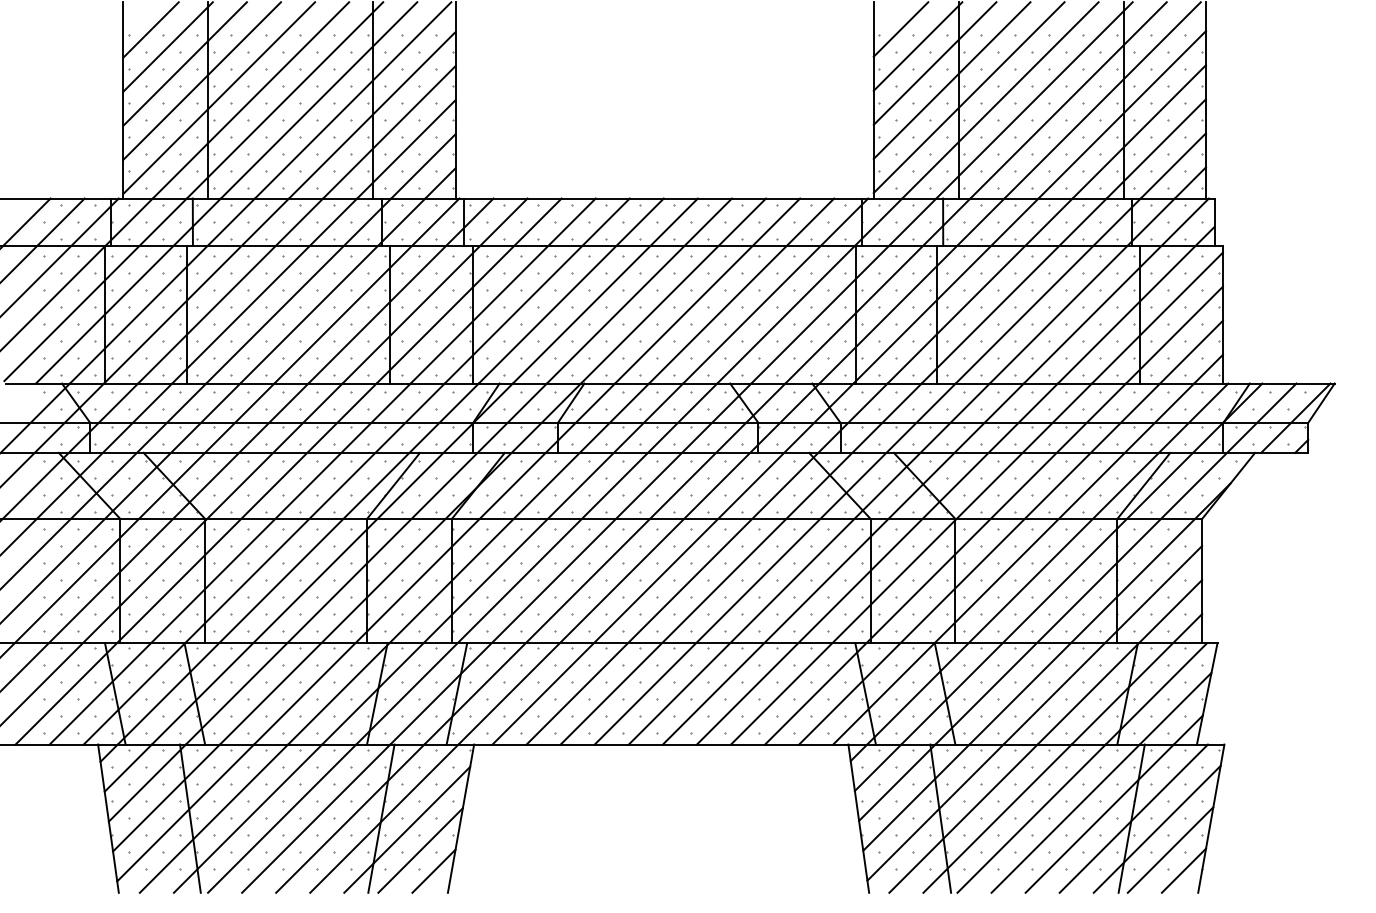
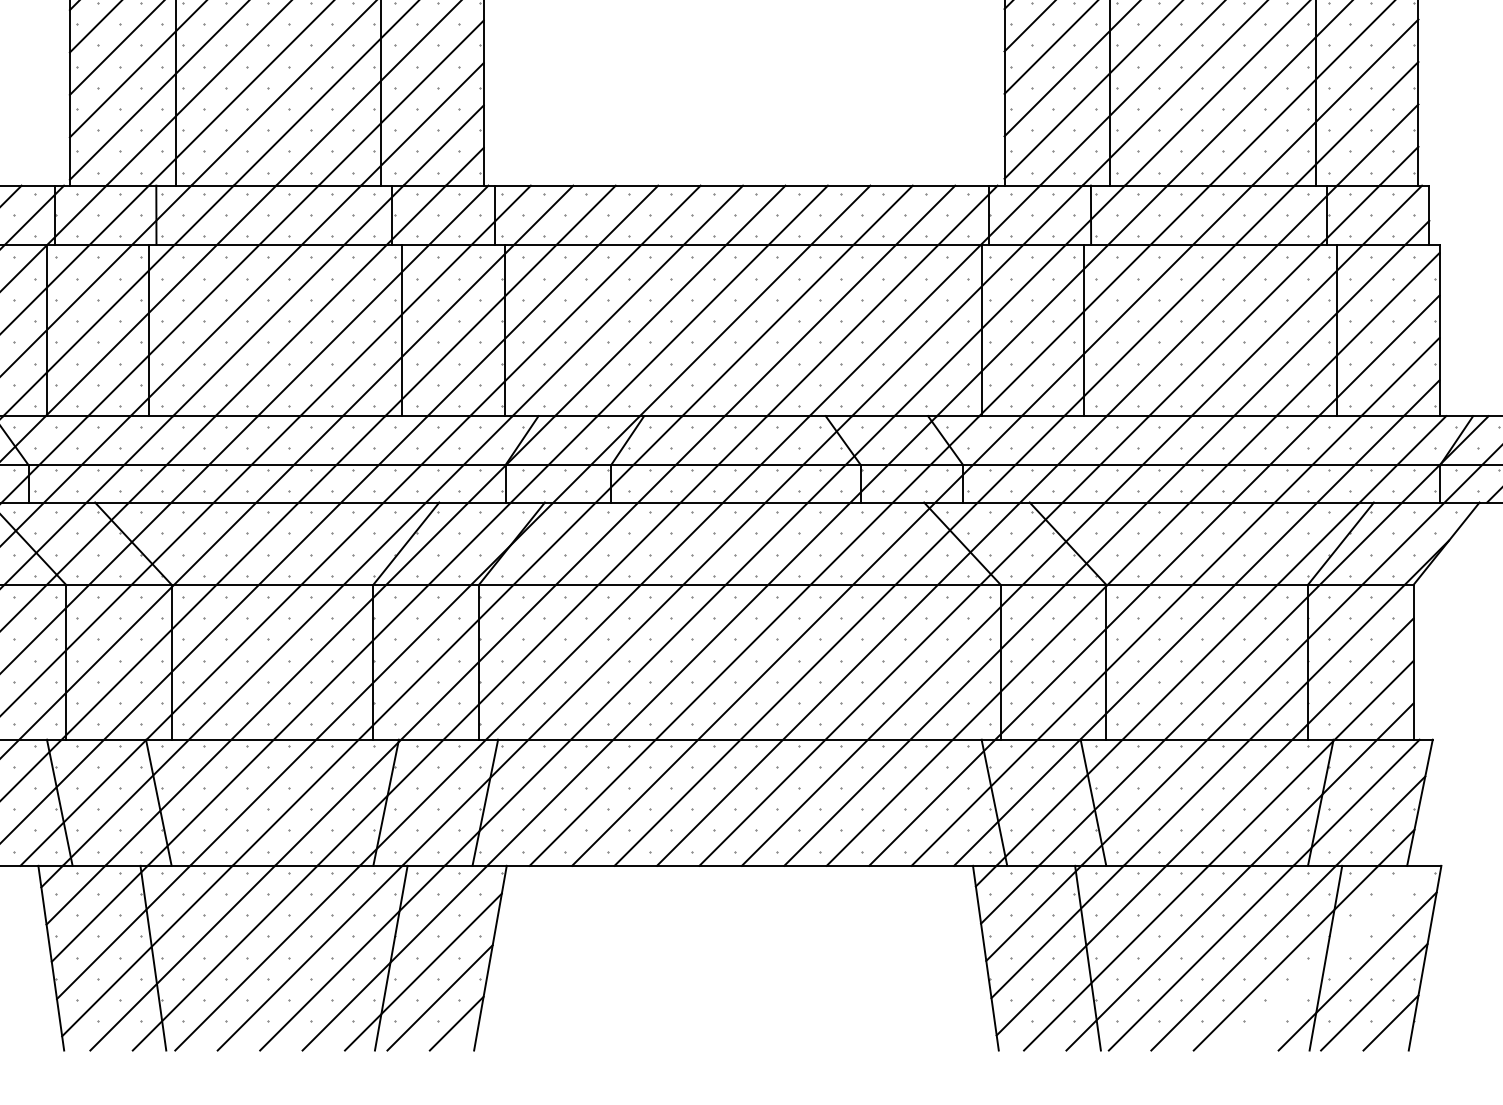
line: (1133, 818) -> (1328, 957), removed

